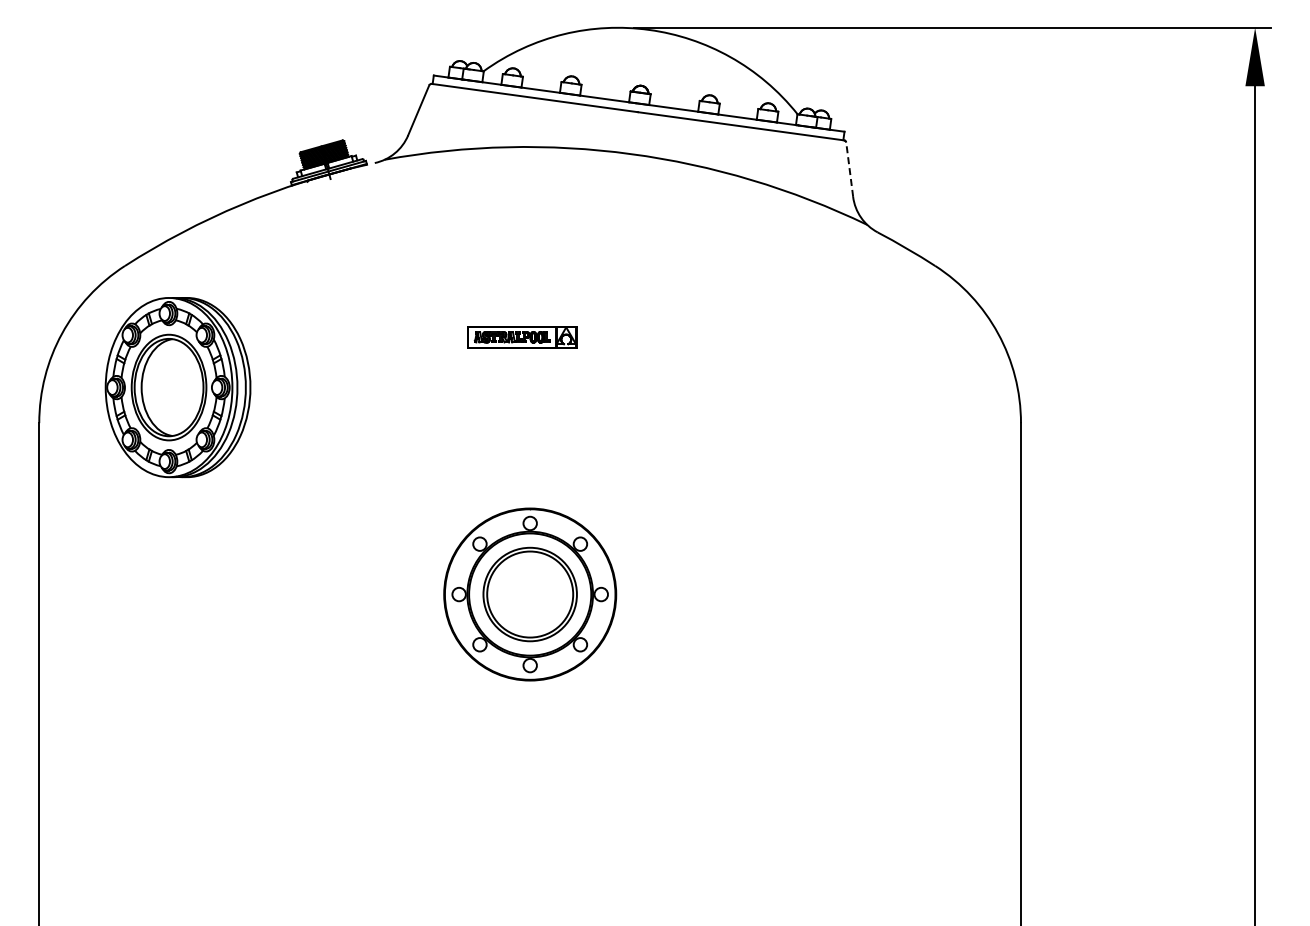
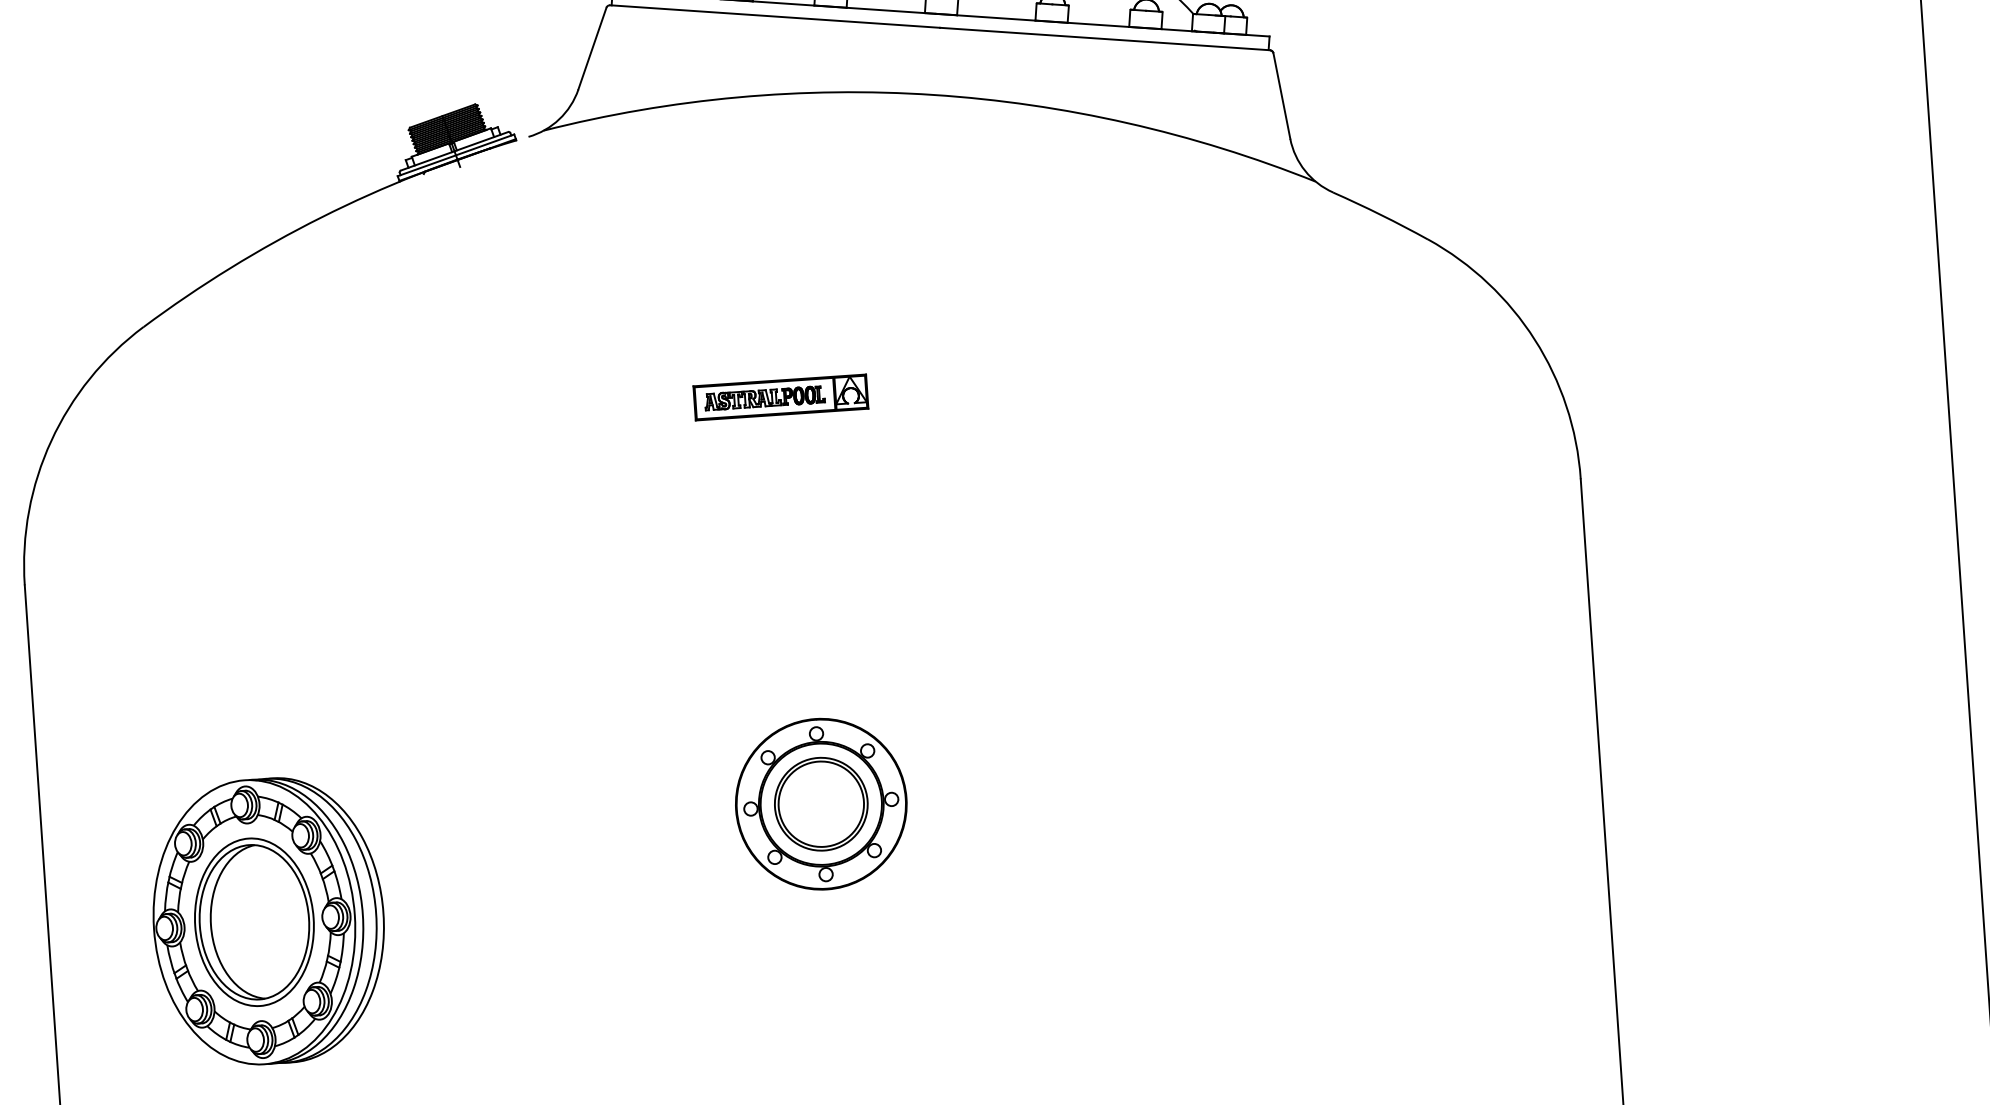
line: (849, 169) -> (1281, 95), dashed -> solid
part: (177, 387) -> (267, 921), moved
part: (529, 594) -> (820, 803), size x0.62

